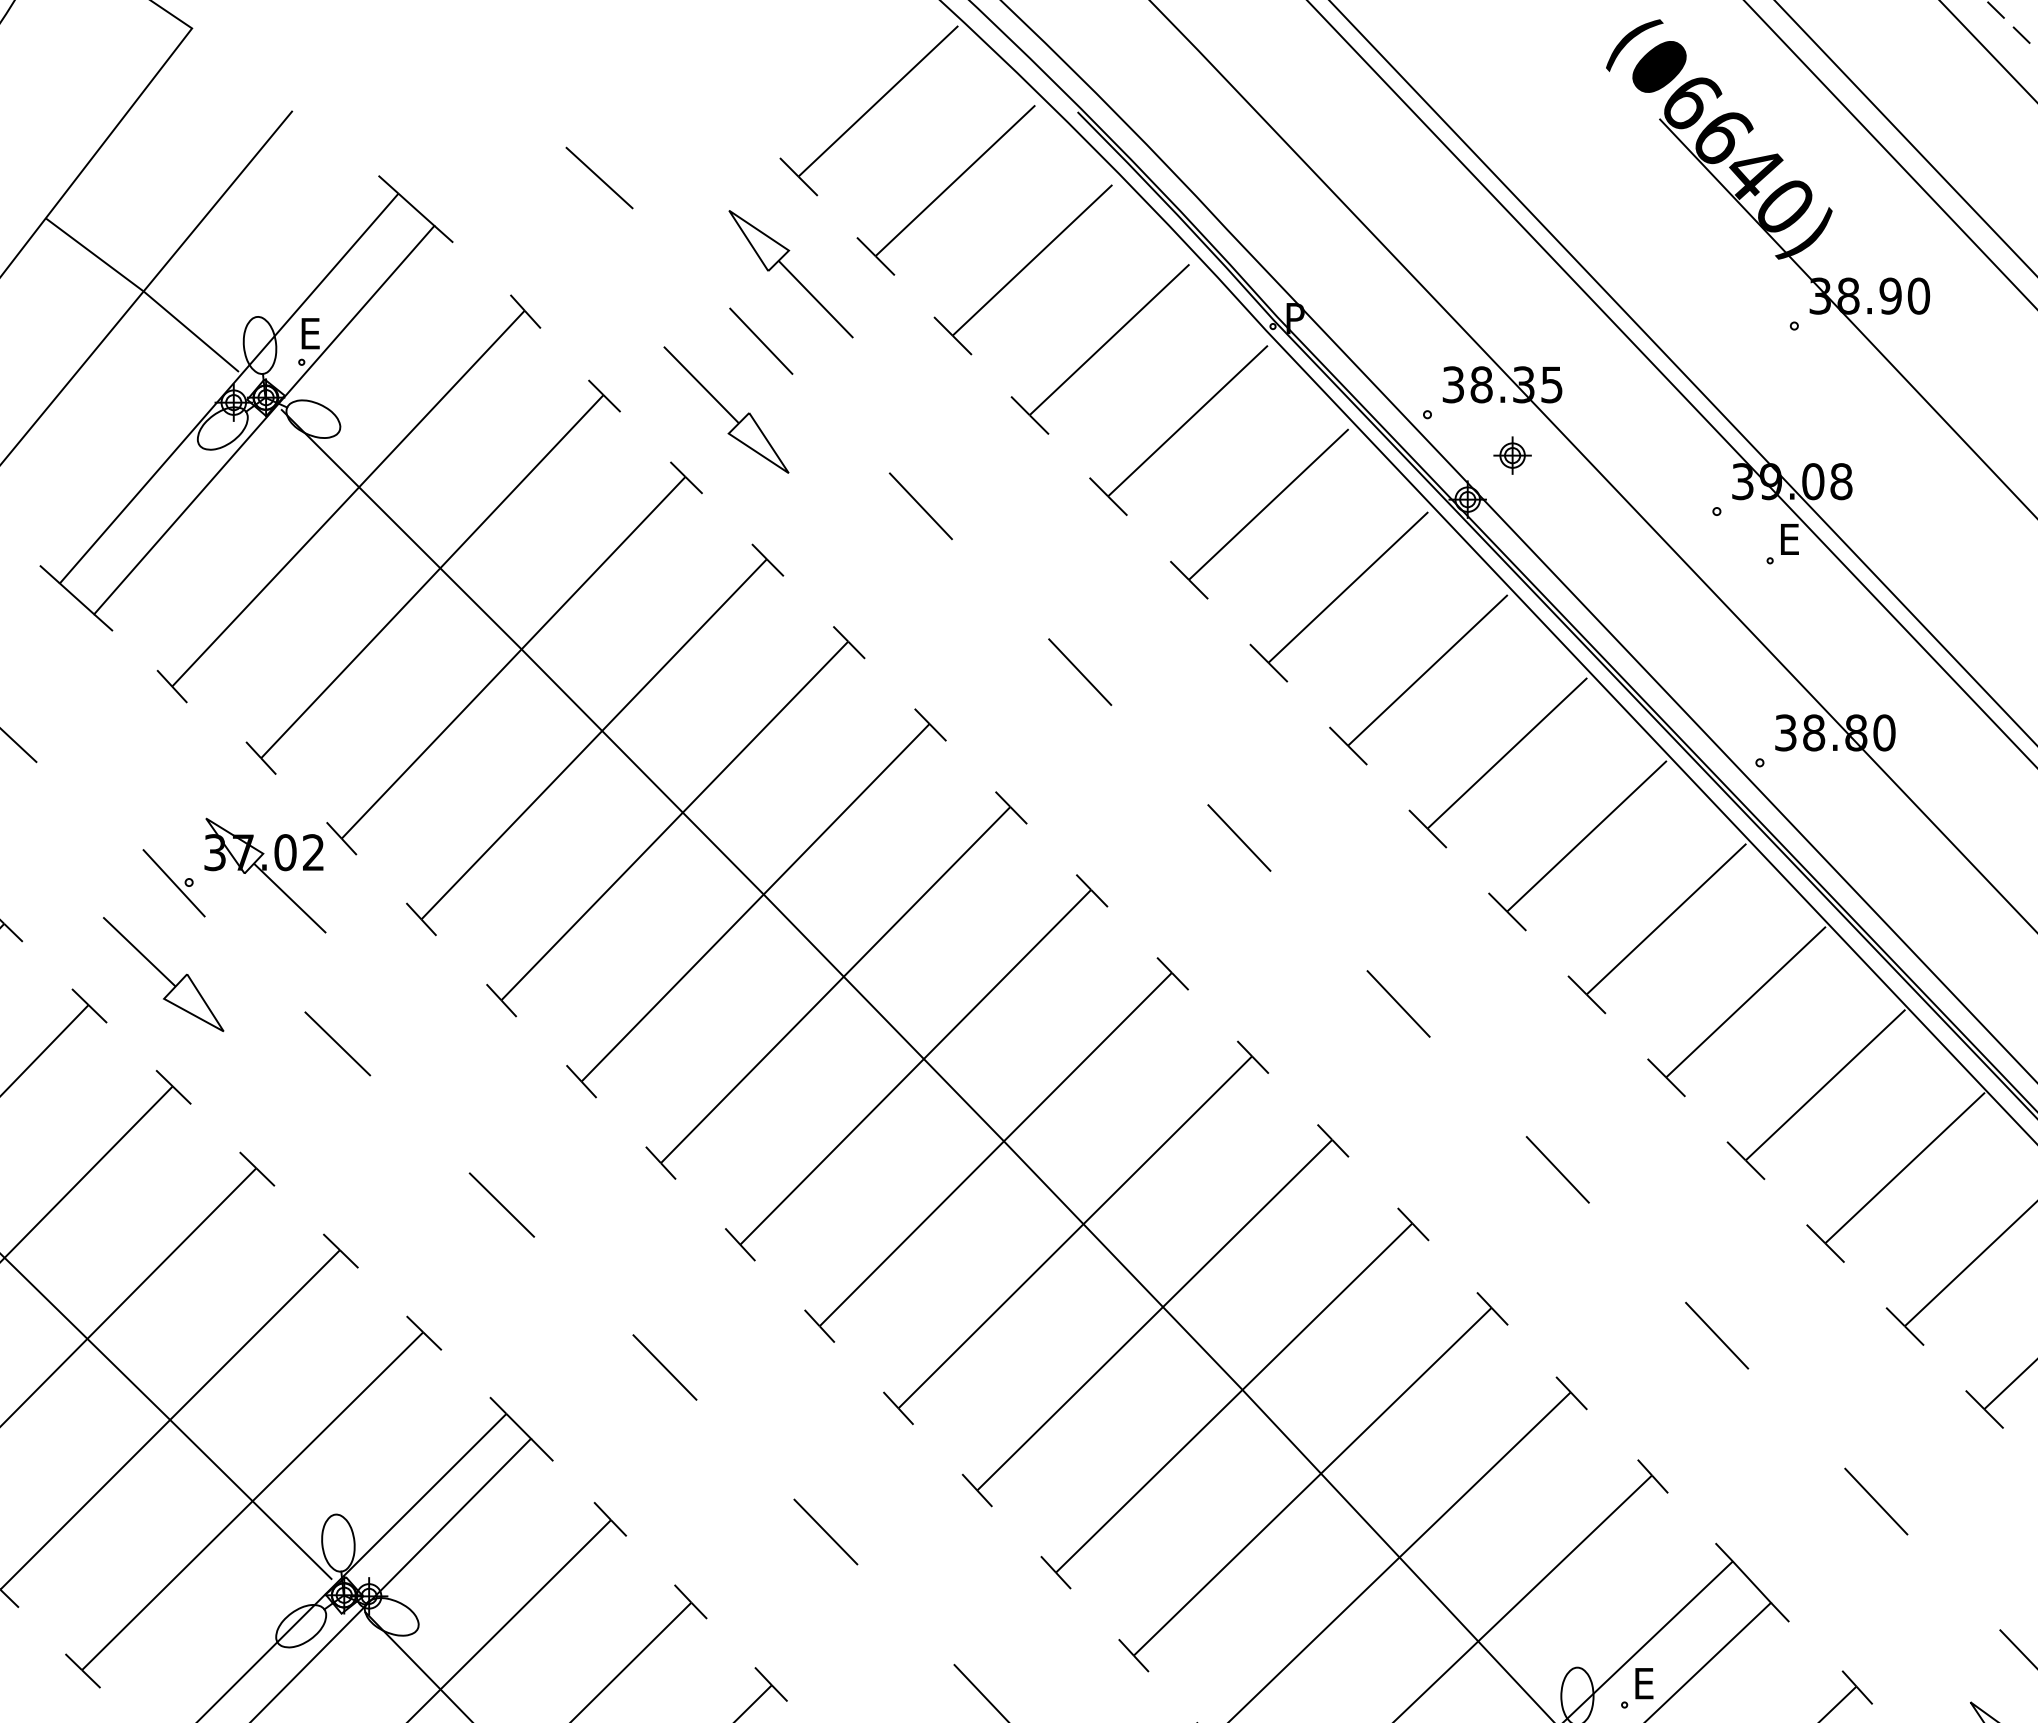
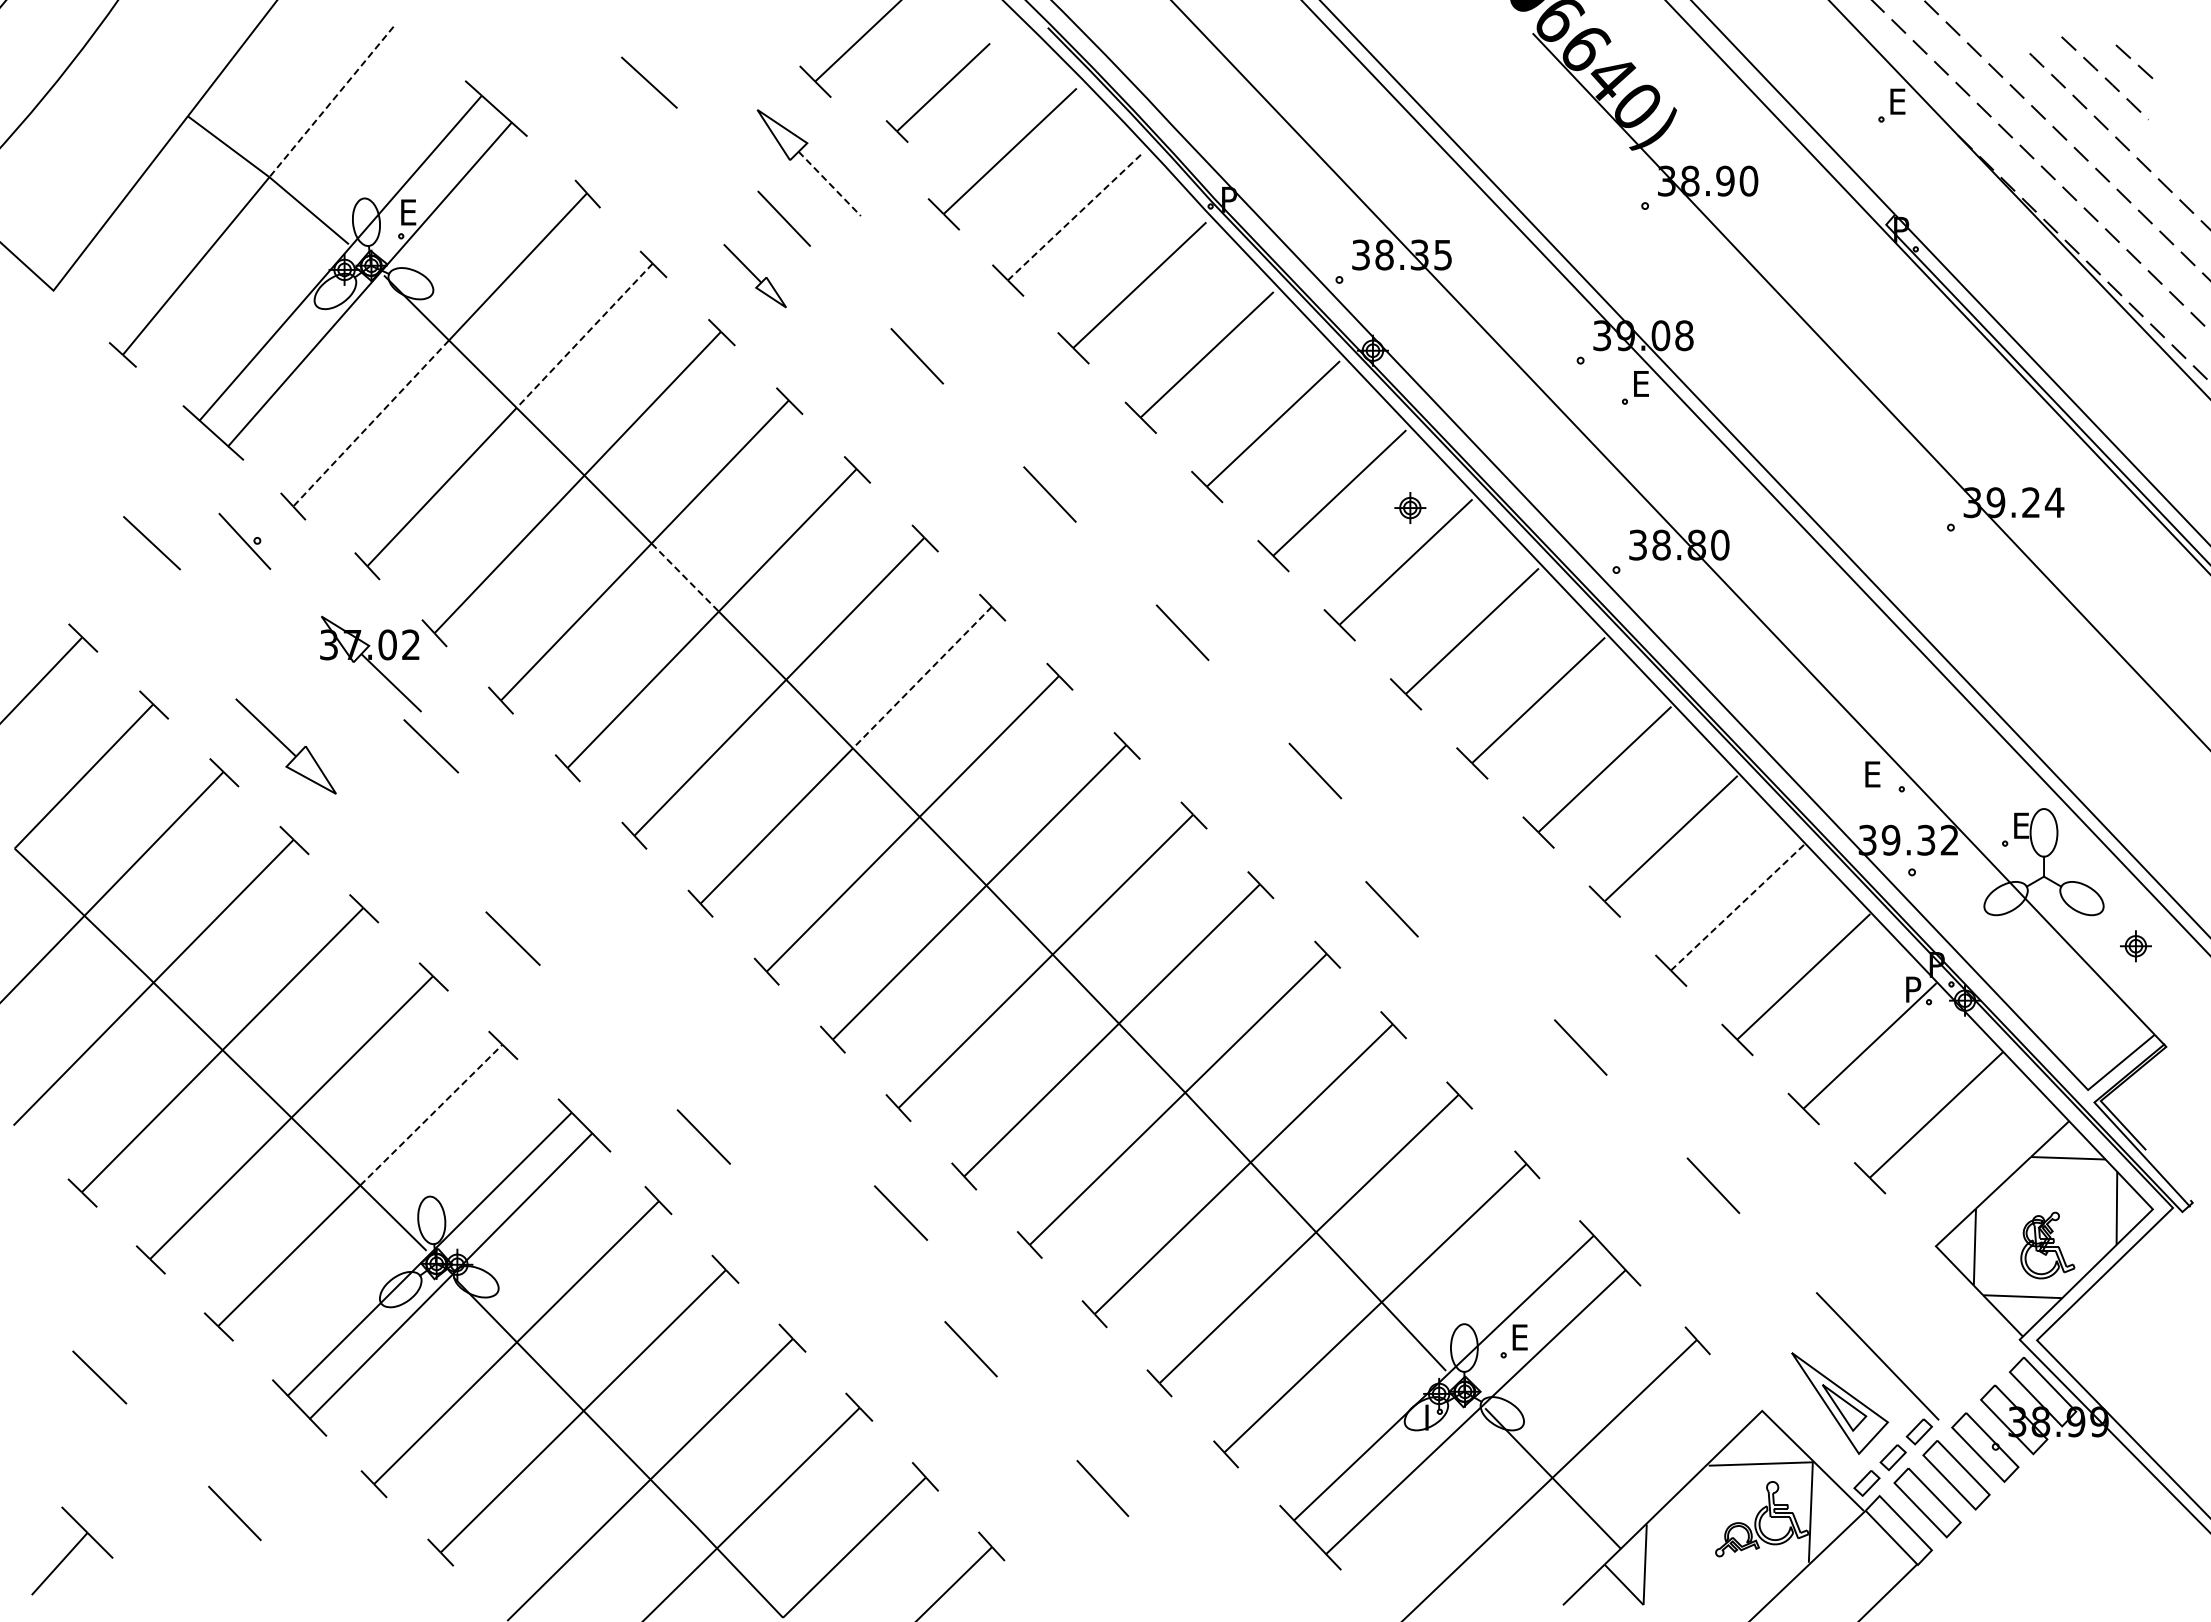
part: (945, 189) -> (937, 92), size x0.7
line: (218, 200) -> (331, 101), solid -> dashed
line: (815, 298) -> (829, 183), solid -> dashed
line: (1109, 339) -> (1074, 217), solid -> dashed
part: (725, 409) -> (754, 275), size x0.6
part: (1512, 454) -> (1410, 507), moved
line: (521, 482) -> (584, 336), solid -> dashed
line: (266, 586) -> (371, 423), solid -> dashed
line: (642, 771) -> (685, 577), solid -> dashed
part: (173, 882) -> (244, 540), moved
line: (927, 891) -> (922, 677), solid -> dashed
line: (338, 1044) -> (431, 746), moved
line: (1905, 1167) -> (1737, 907), solid -> dashed
line: (1557, 1170) -> (1391, 909), moved
line: (501, 1204) -> (512, 938), moved
line: (664, 1366) -> (703, 1136), moved
line: (338, 1416) -> (431, 1114), solid -> dashed
line: (826, 1531) -> (901, 1212), moved

